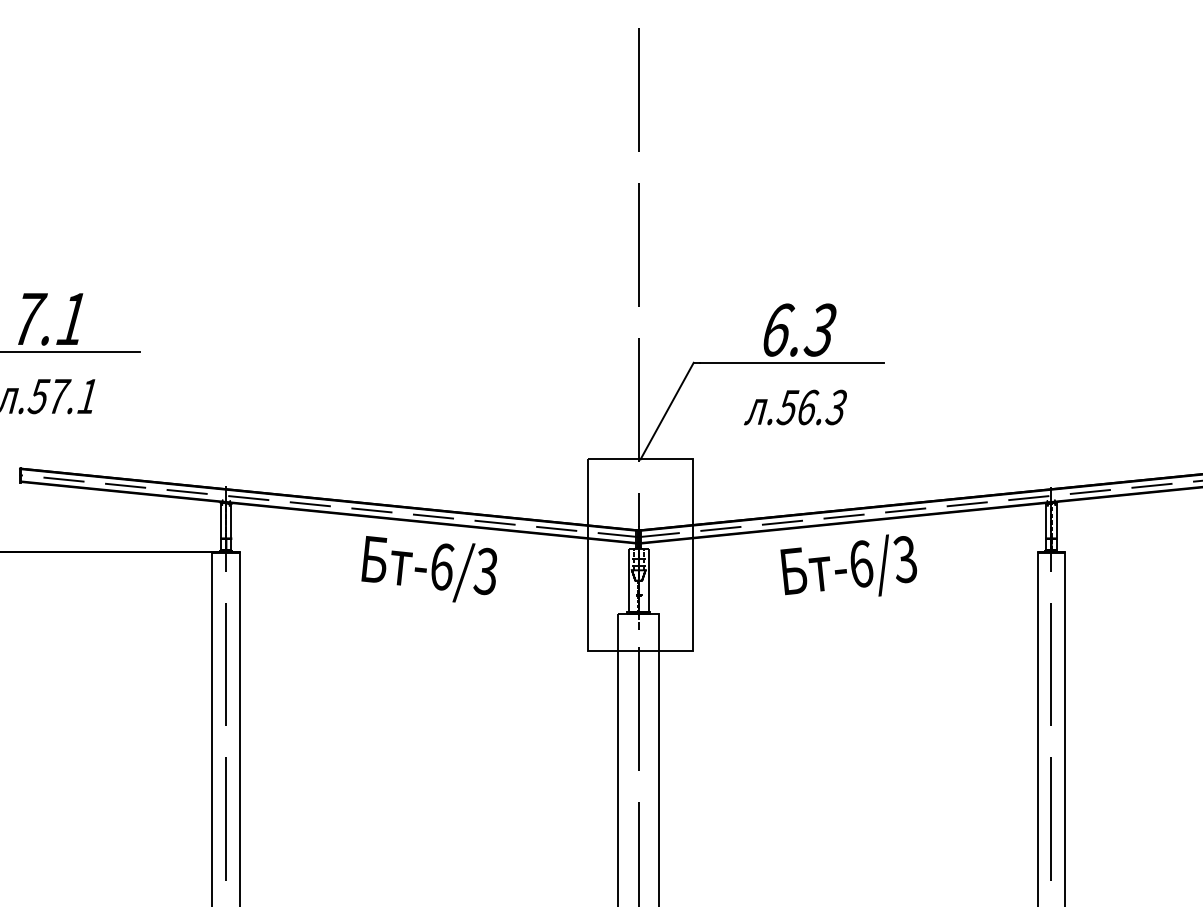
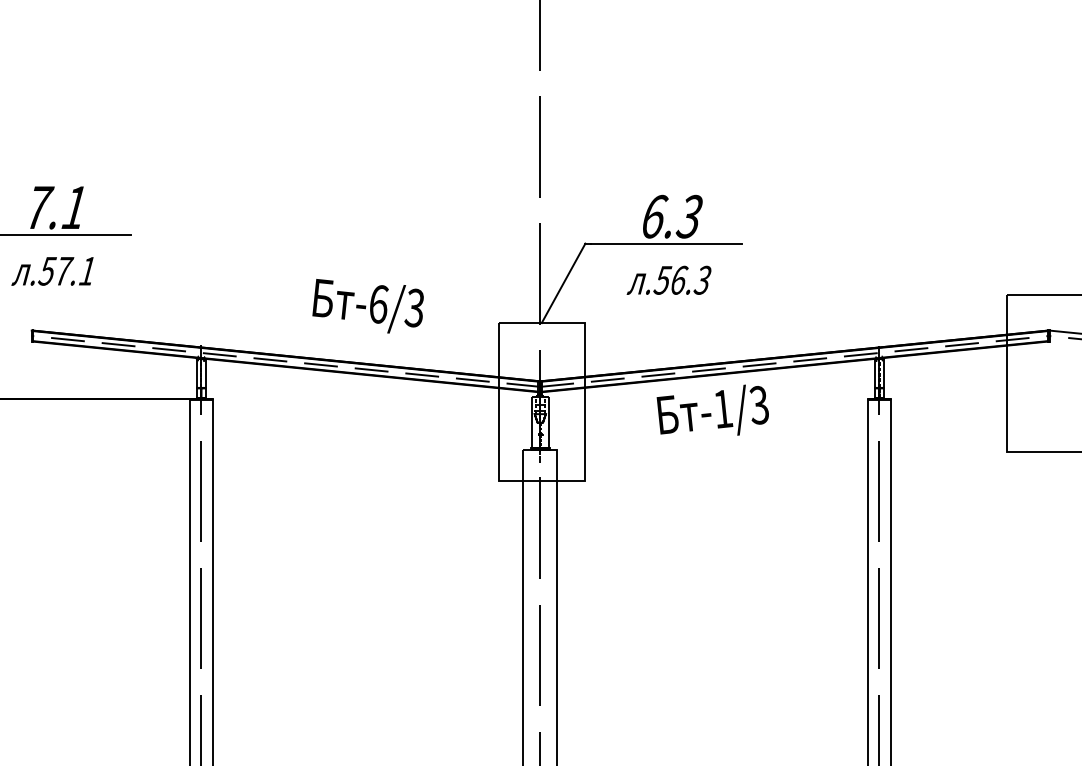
text: (861, 563) -> (723, 408), -6/3 -> -1/3
text: (428, 569) -> (367, 306), moved

